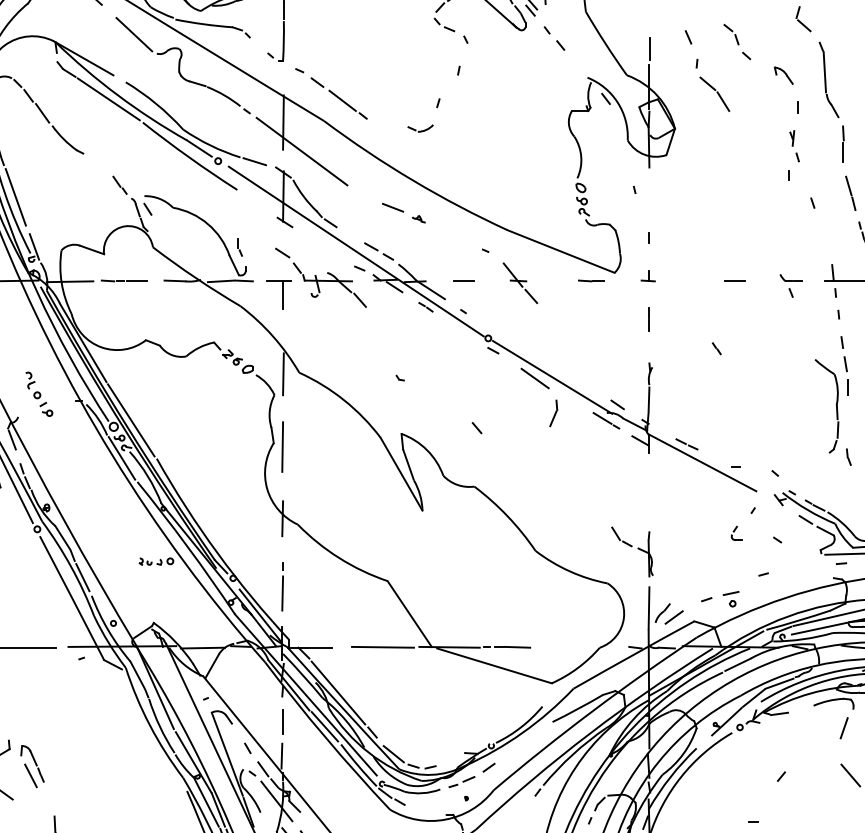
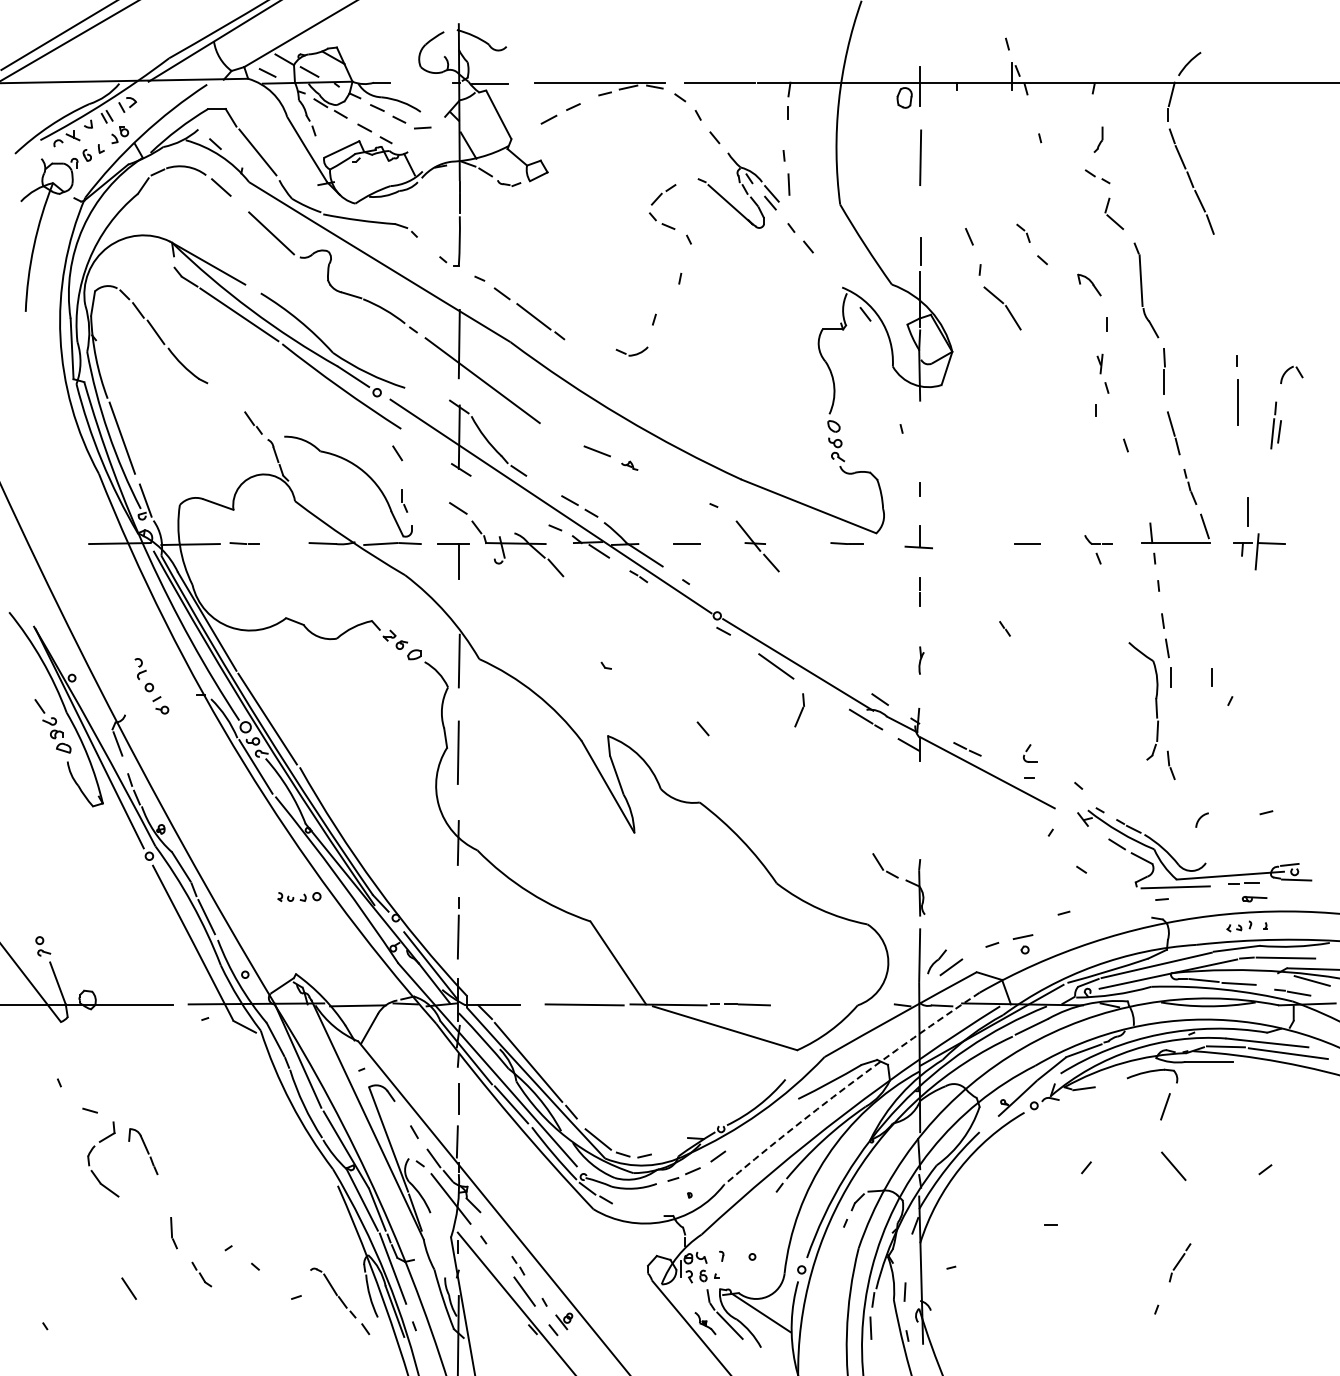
part: (731, 34) -> (1023, 233), size x0.7
line: (255, 161) -> (423, 392), removed
line: (147, 209) -> (397, 453), moved
part: (648, 275) -> (918, 536), size x1.6
line: (136, 281) -> (274, 544), removed
line: (648, 398) -> (919, 691), removed
part: (848, 457) -> (1171, 765), size x1.4
part: (737, 533) -> (1030, 753), moved
arc: (593, 711) -> (849, 1085), solid -> dashed
line: (31, 775) -> (141, 1166), removed

